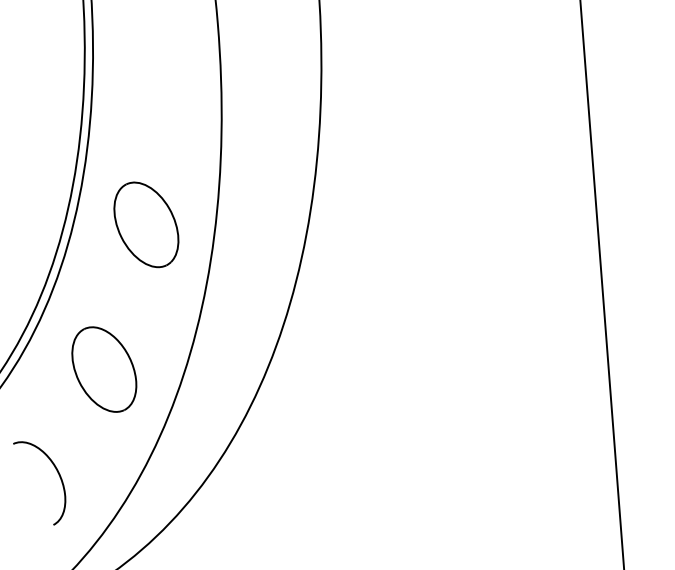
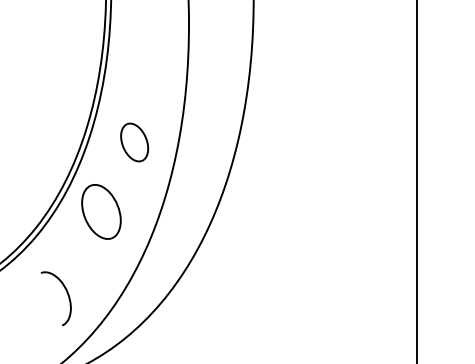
part: (146, 224) -> (134, 142), size x0.7
part: (104, 368) -> (101, 211), moved

